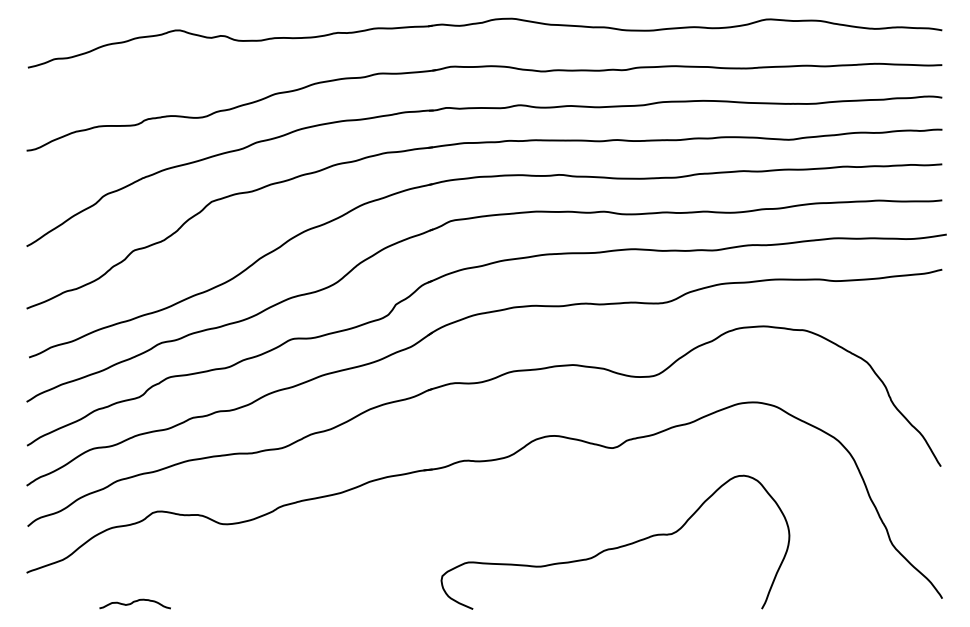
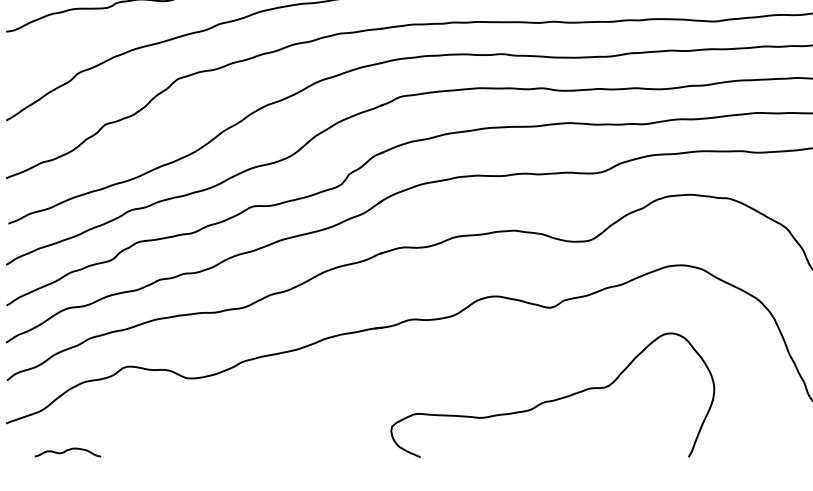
curve: (134, 602) -> (67, 451), moved

